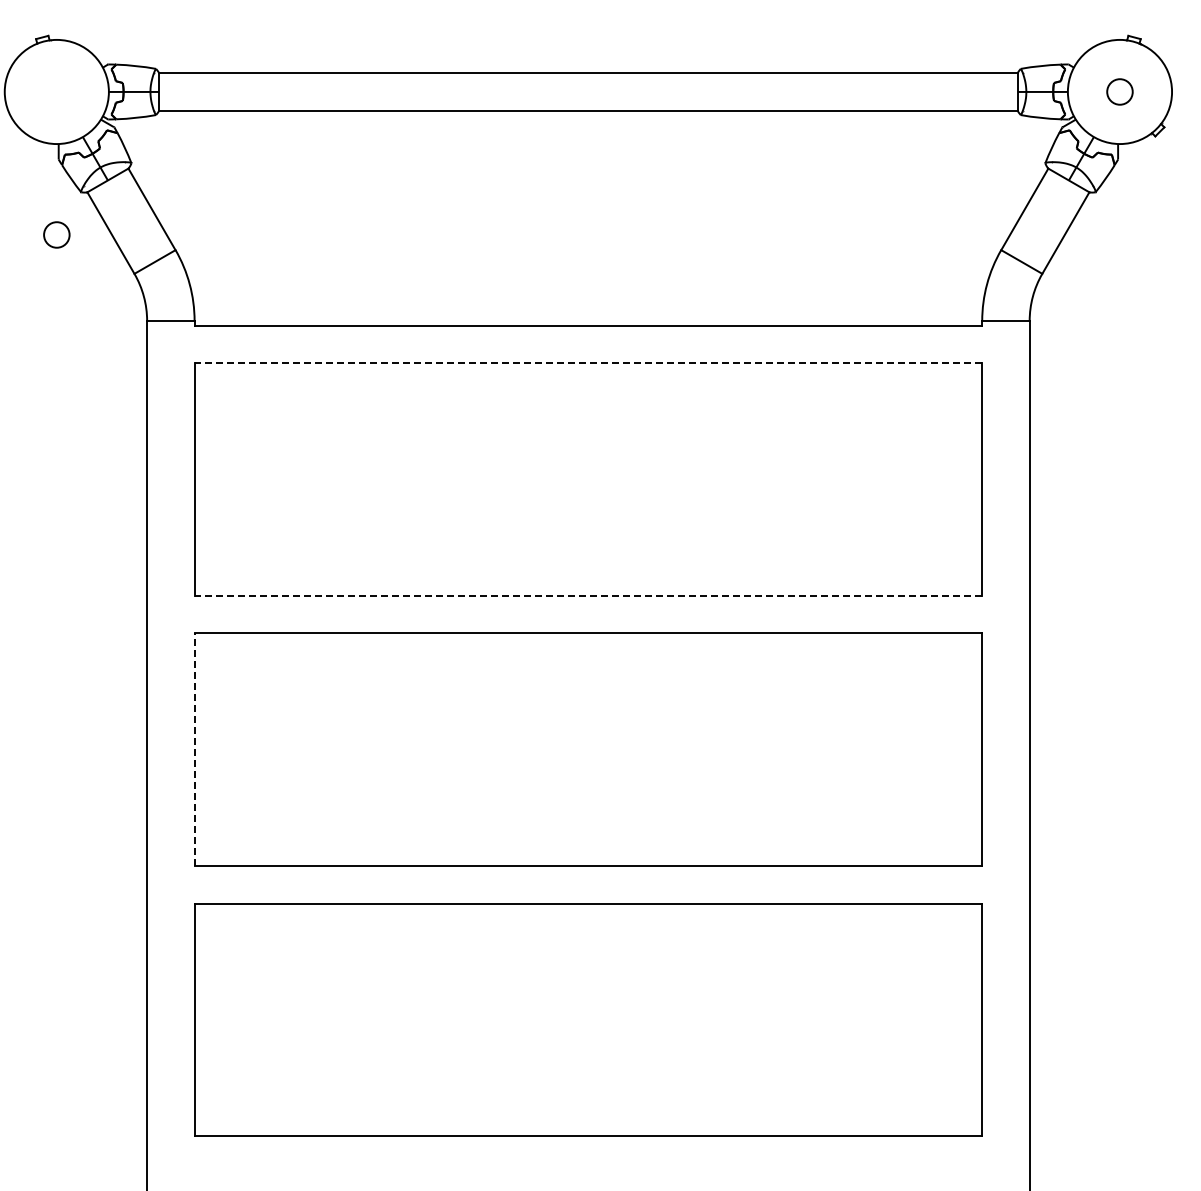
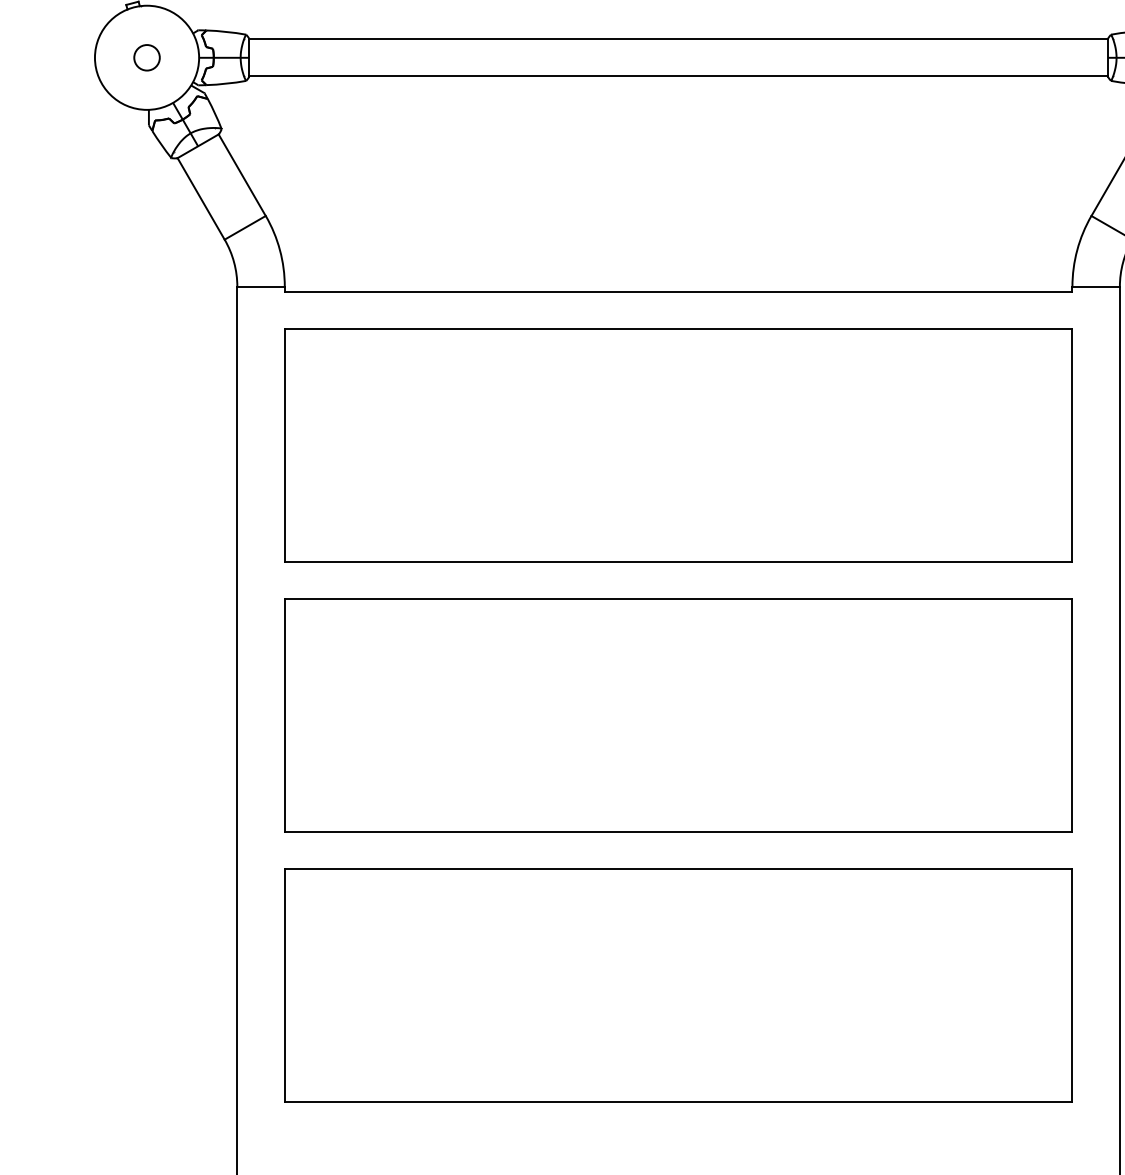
circle: (56, 234) -> (146, 57), moved
line: (588, 363) -> (678, 329), dashed -> solid
line: (588, 596) -> (678, 562), dashed -> solid
line: (194, 749) -> (284, 715), dashed -> solid

